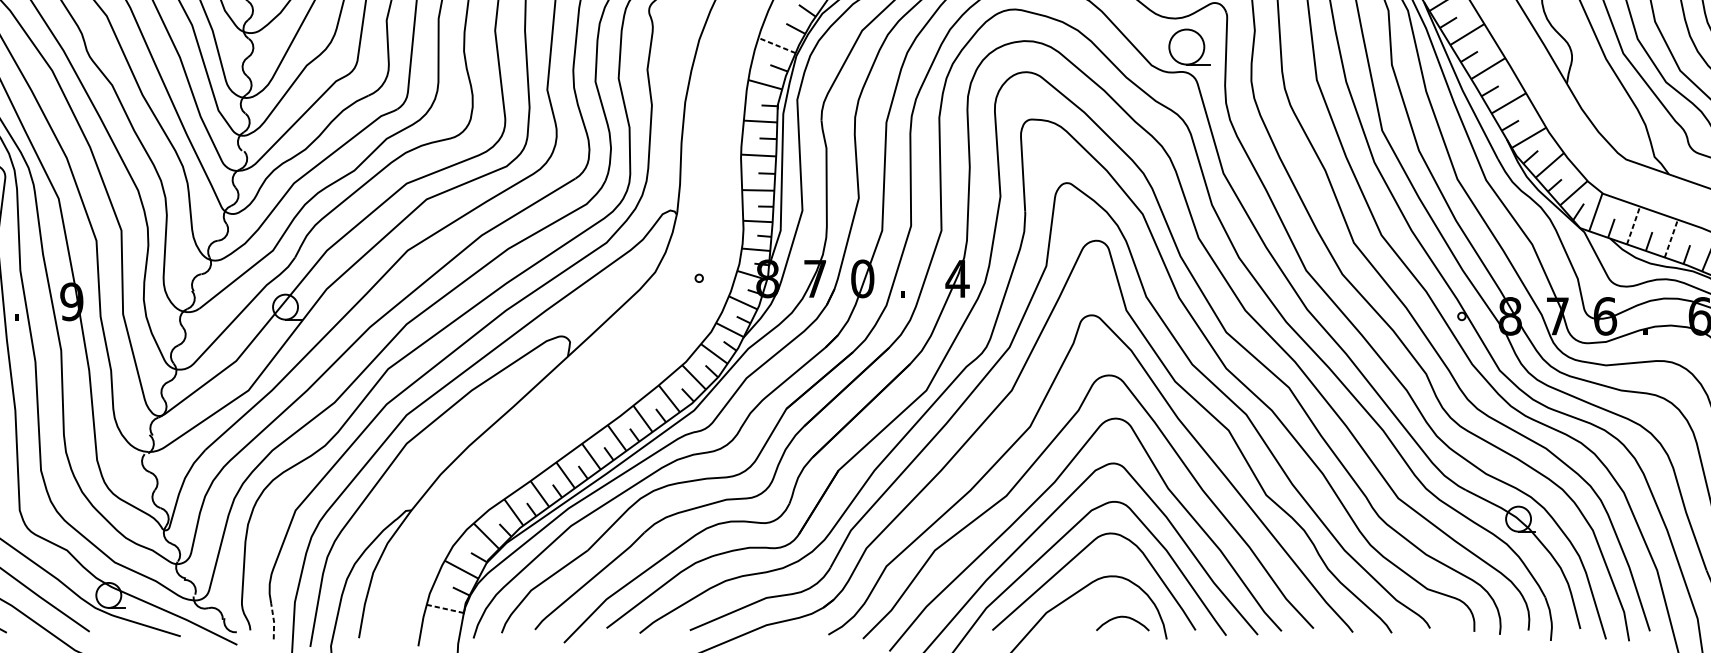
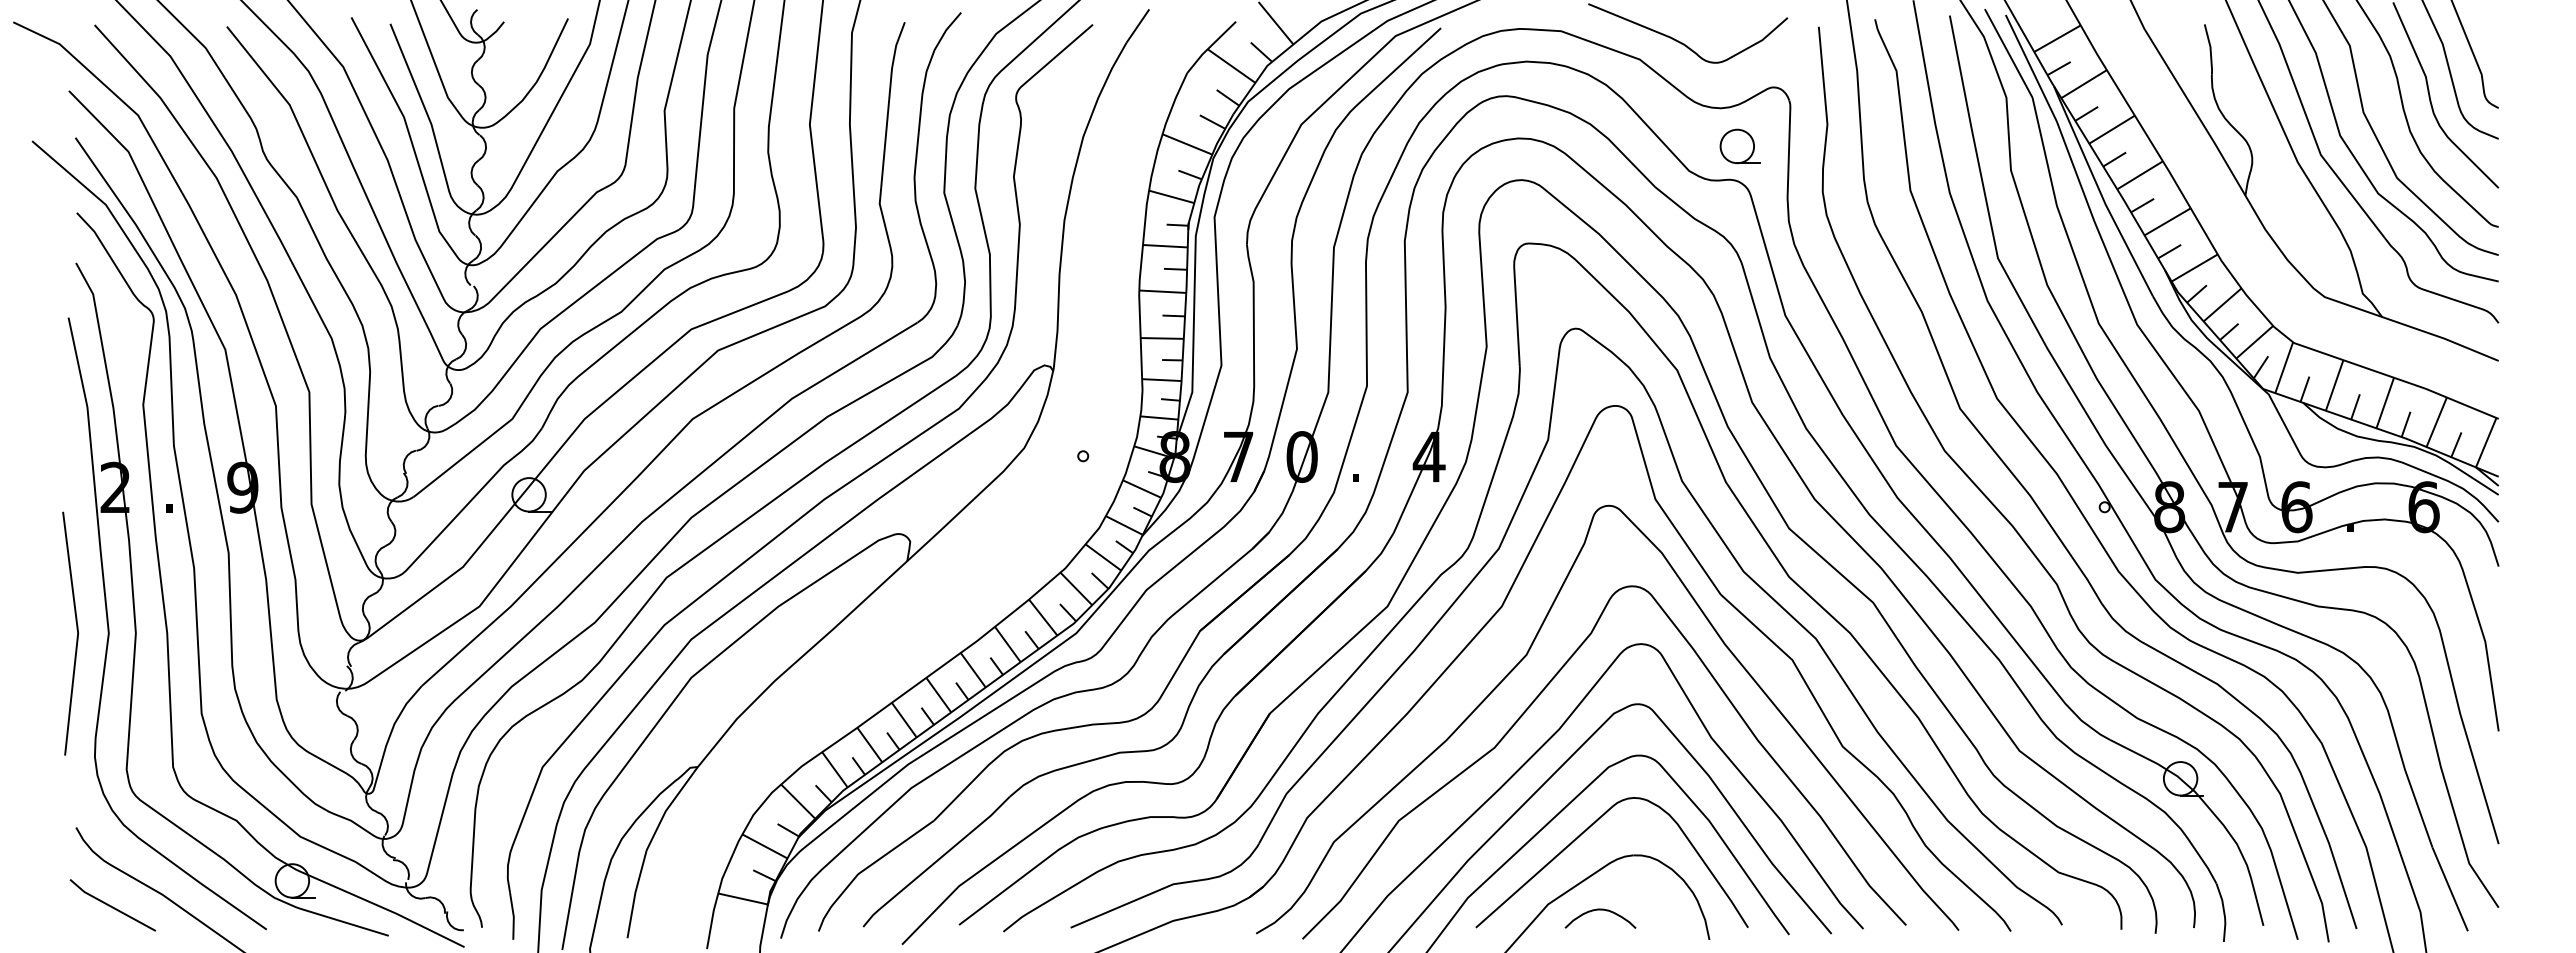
line: (777, 45) -> (1187, 144), dashed -> solid
part: (1189, 47) -> (1739, 146), size x0.71
line: (1633, 225) -> (2334, 385), dashed -> solid
line: (1671, 238) -> (2385, 403), dashed -> solid
line: (444, 608) -> (742, 898), dashed -> solid
curve: (1122, 617) -> (1600, 910), moved
line: (273, 621) -> (513, 916), dashed -> solid

